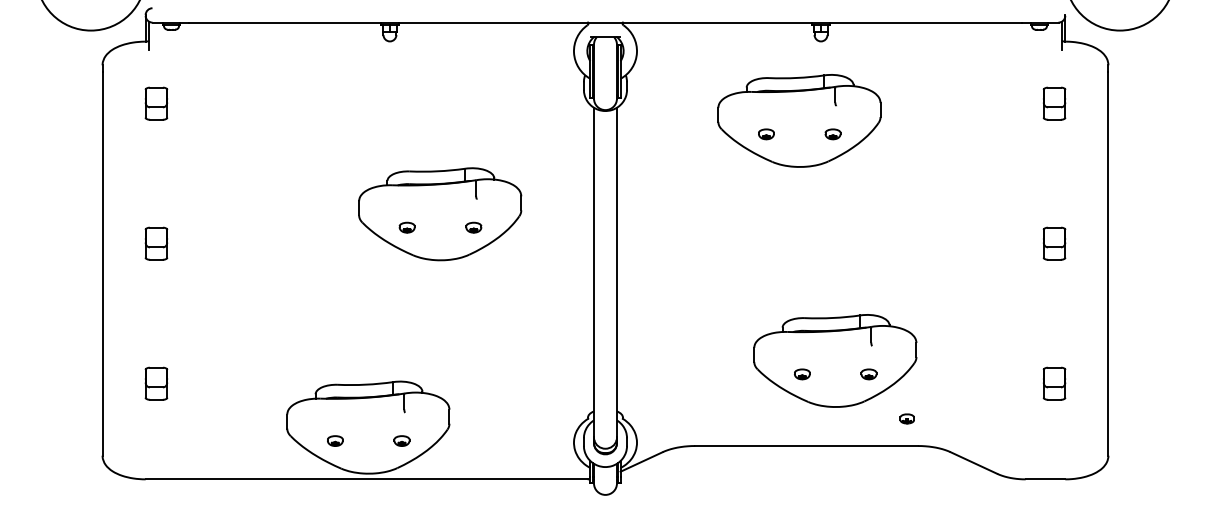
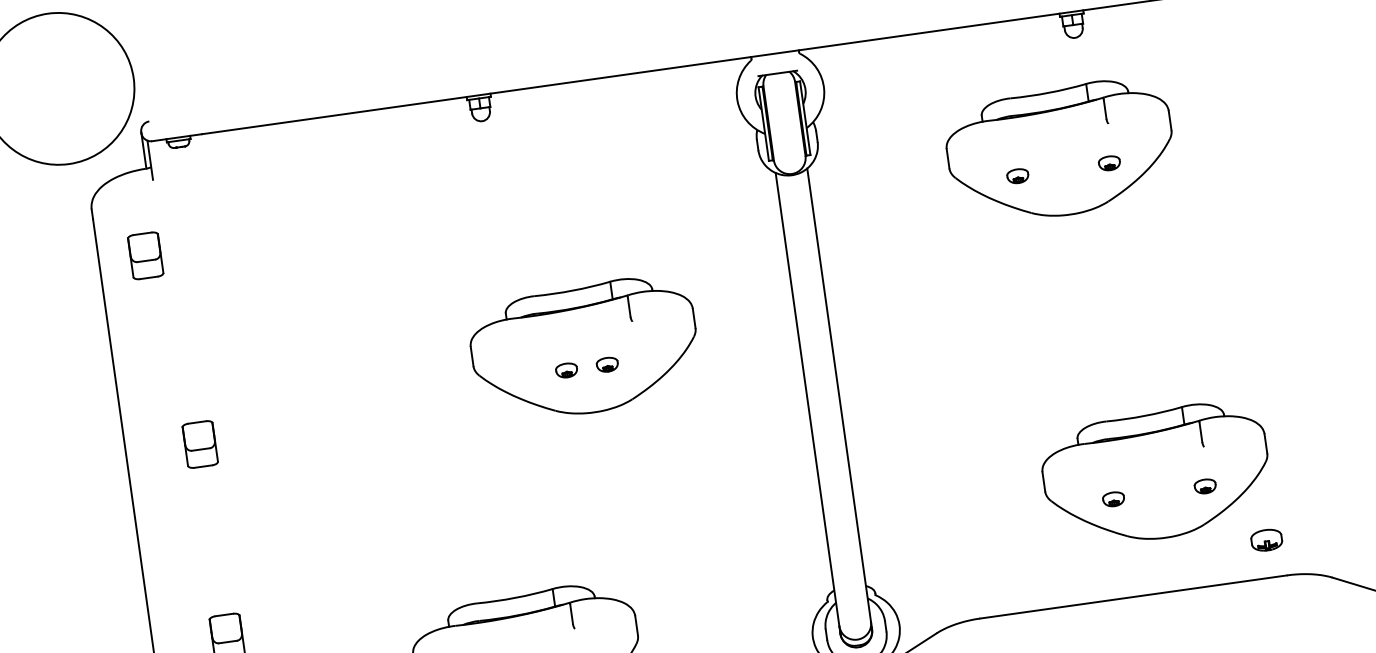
part: (156, 103) -> (145, 255), moved
part: (406, 227) -> (565, 370), moved
part: (473, 227) -> (606, 364), moved
part: (906, 418) -> (1265, 539), size x1.6

